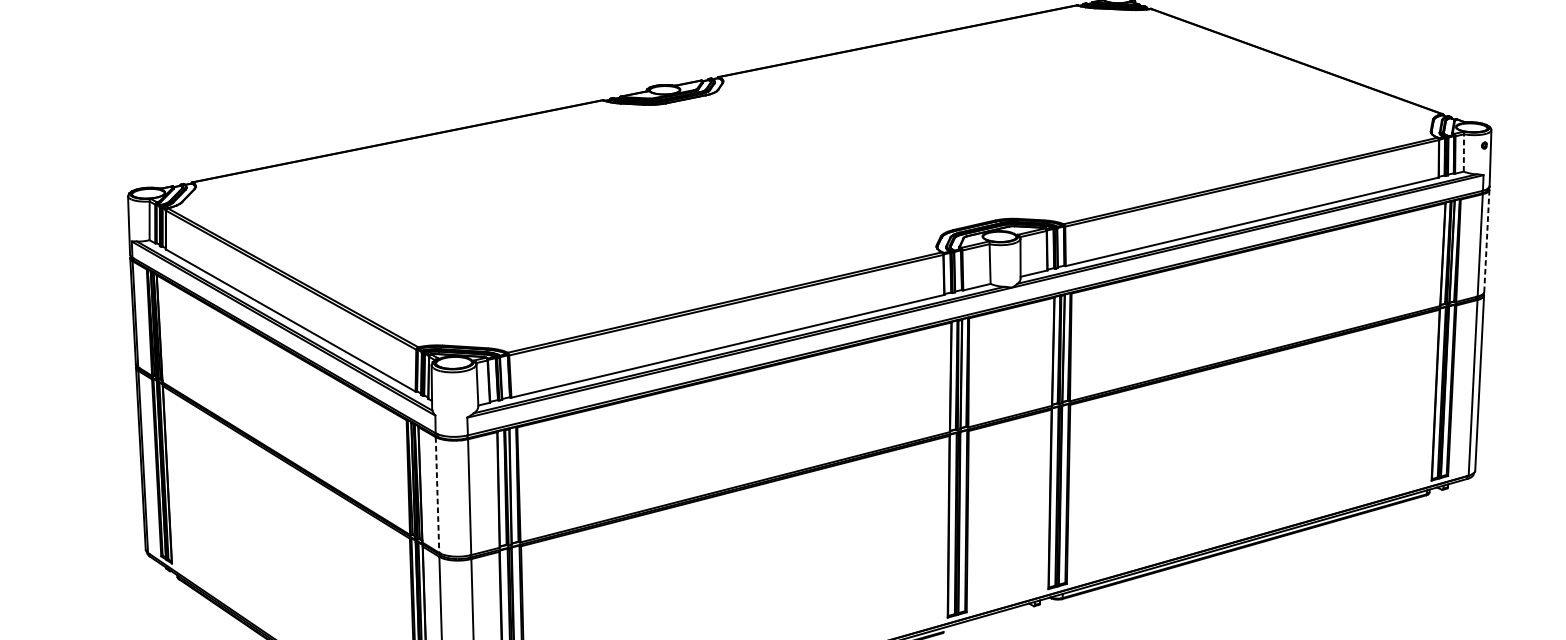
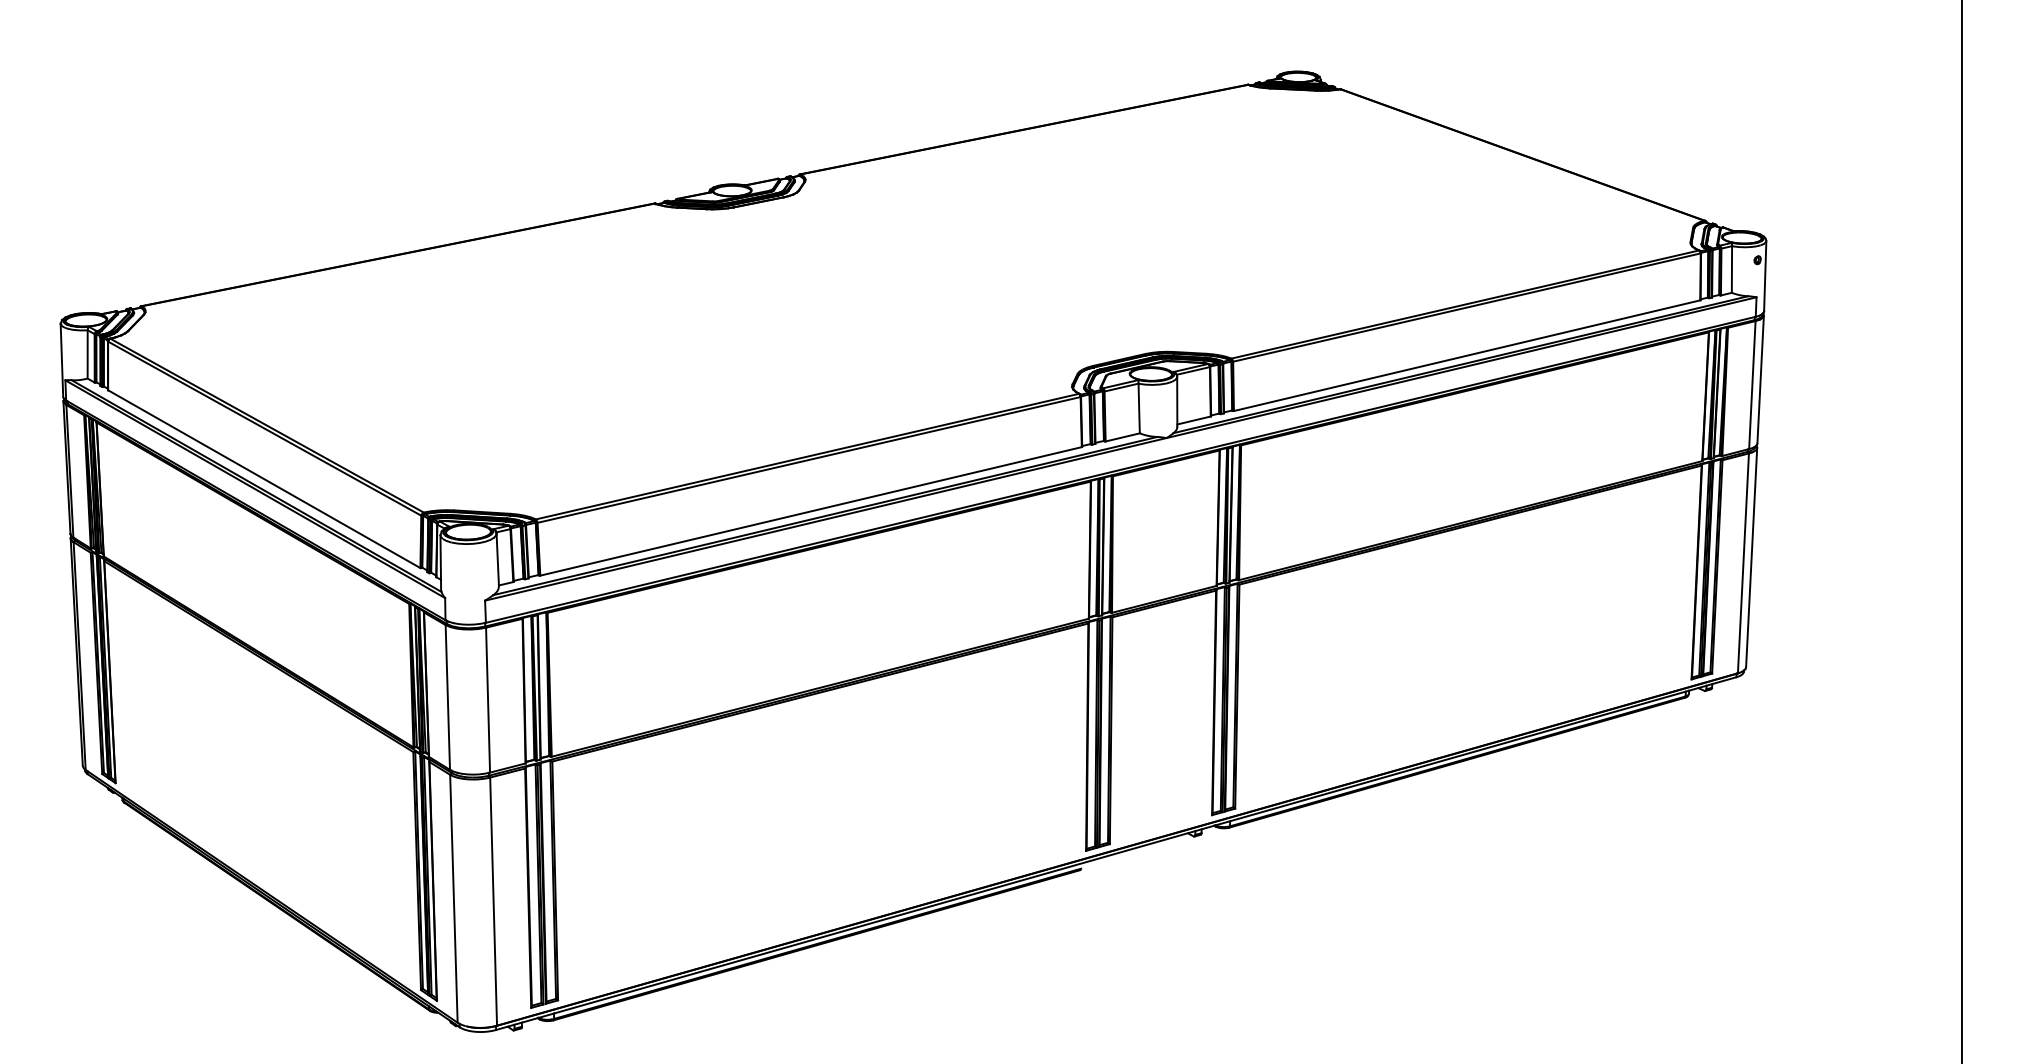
line: (1463, 152) -> (1731, 268), dashed -> solid
line: (1486, 240) -> (1760, 379), dashed -> solid
line: (437, 495) -> (447, 697), dashed -> solid

